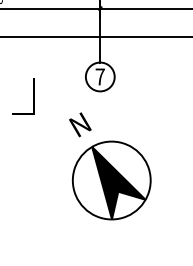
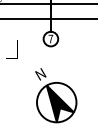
part: (111, 166) -> (56, 95), moved

